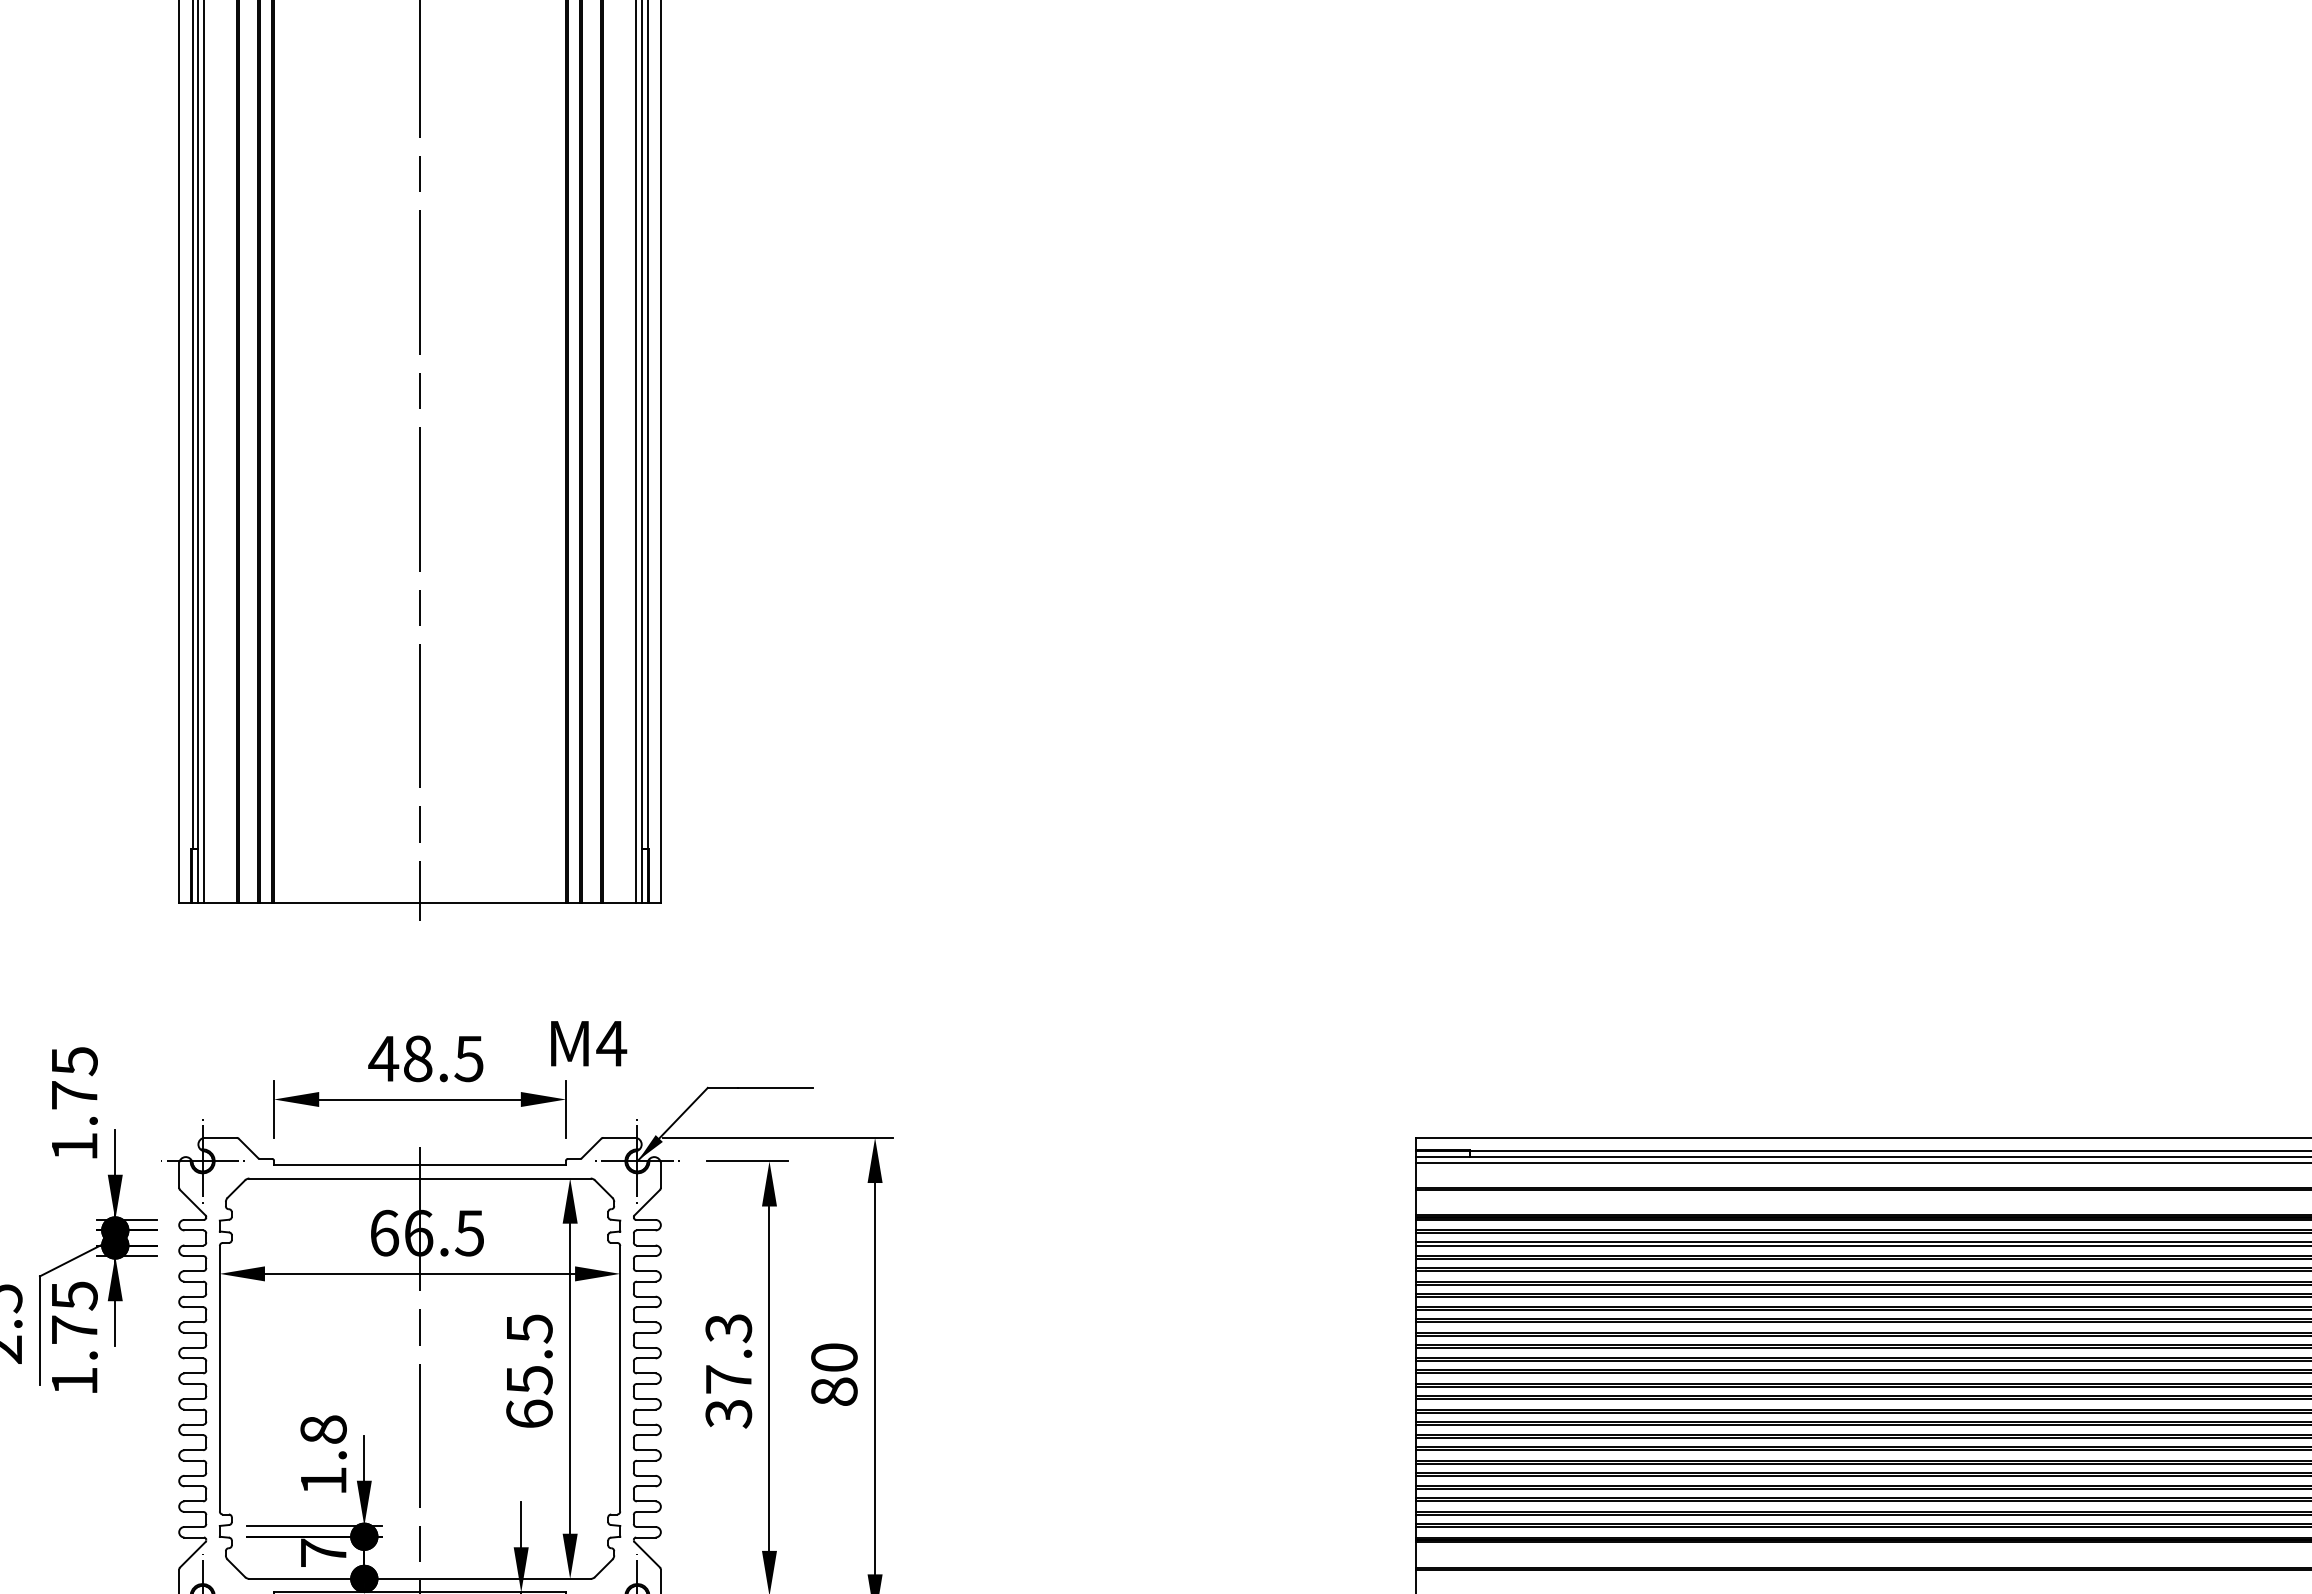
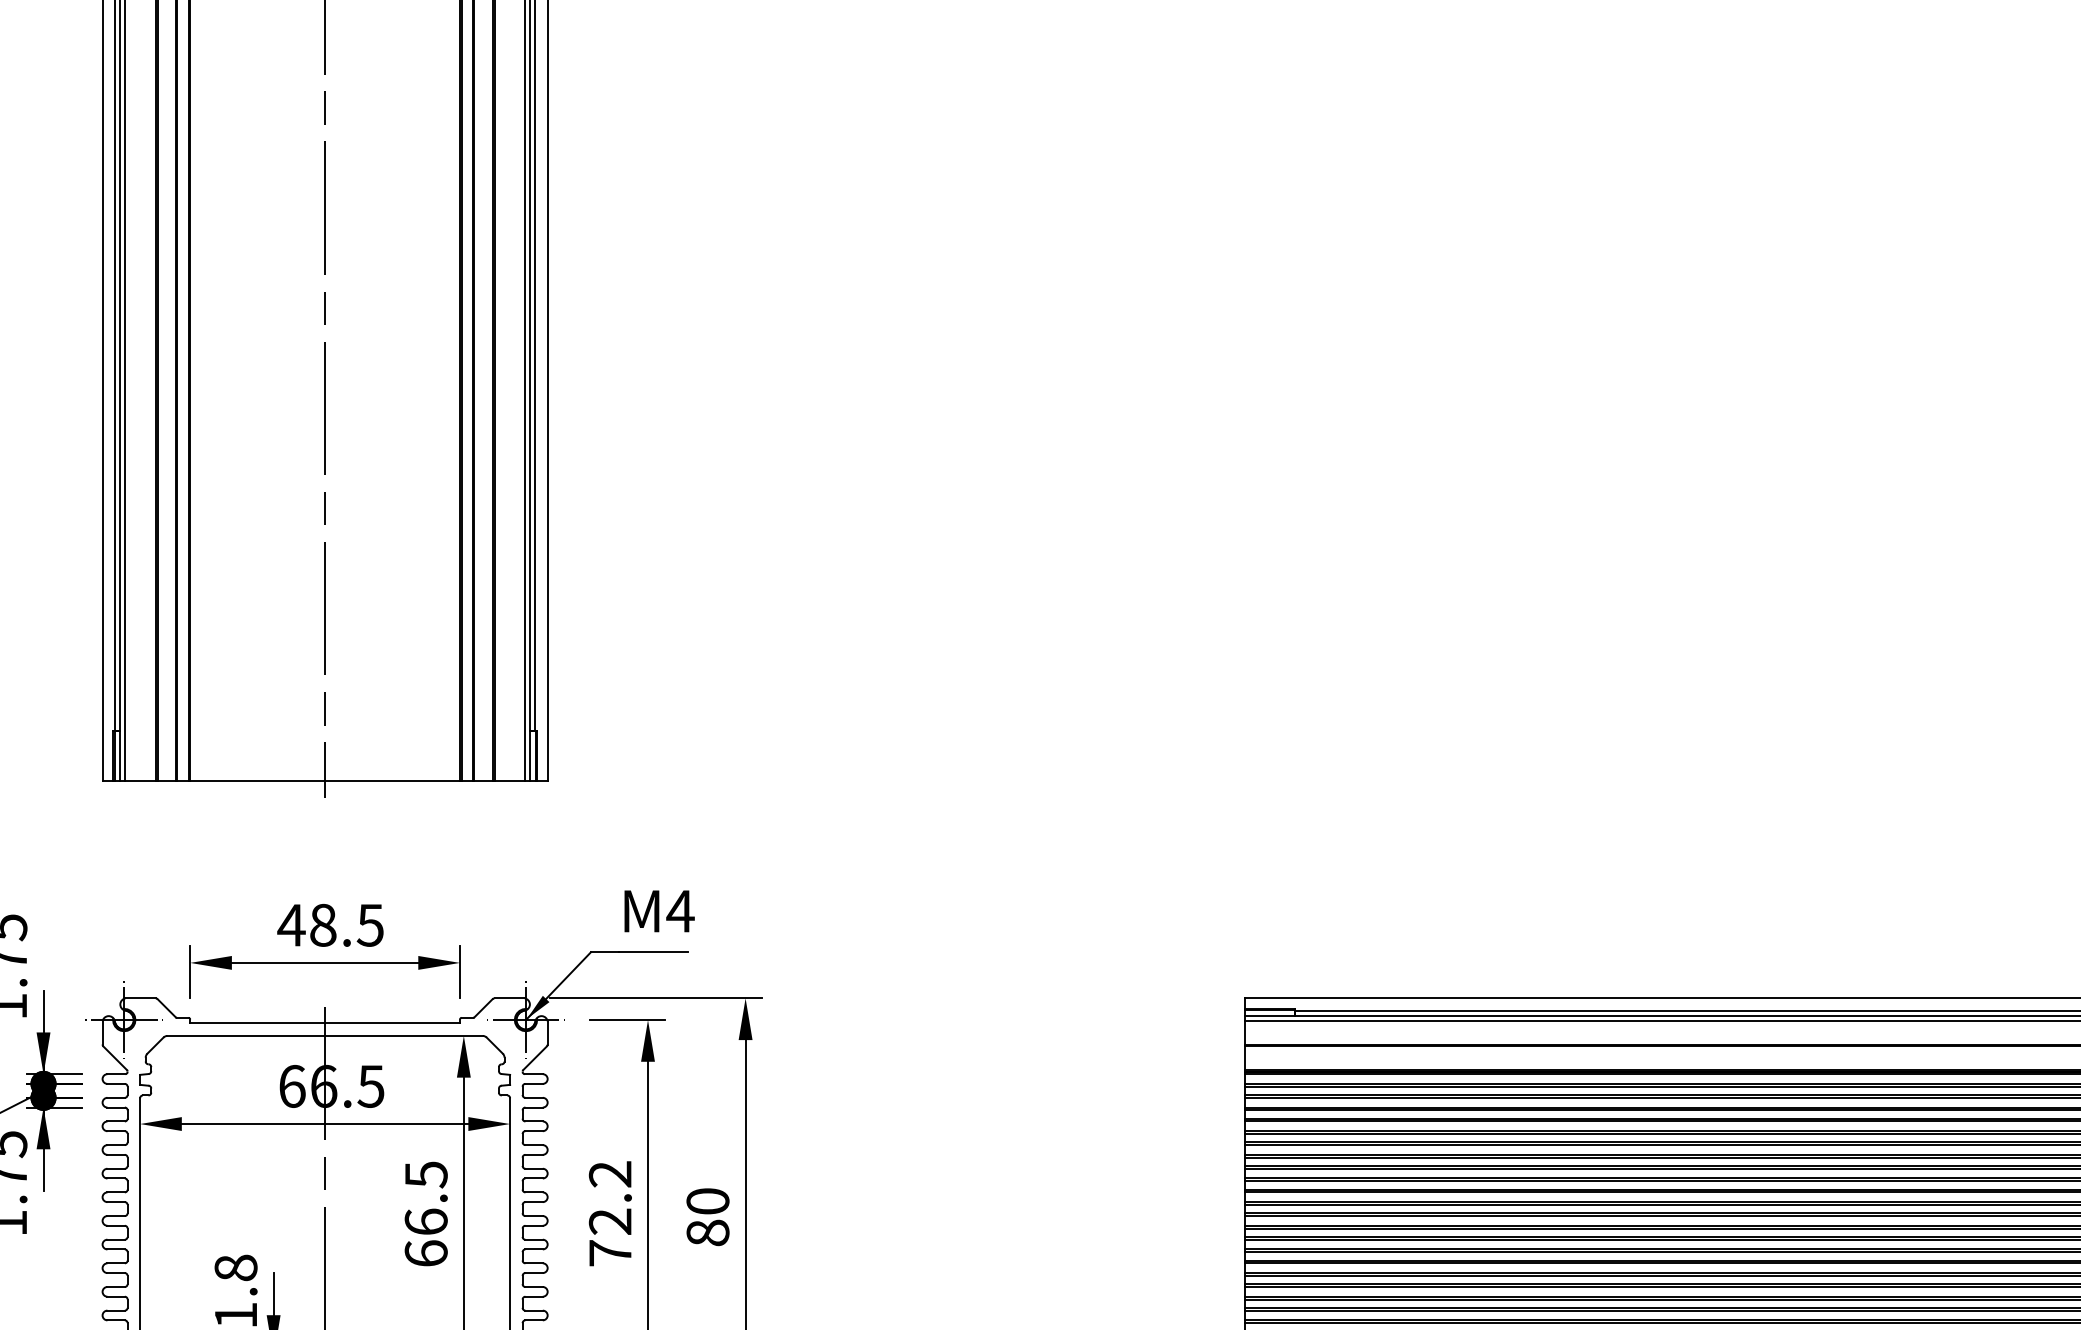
text: (589, 1043) -> (660, 911), moved
text: (728, 1371) -> (610, 1214), 37.3 -> 72.2
text: (529, 1379) -> (426, 1221), 65.5 -> 66.5

